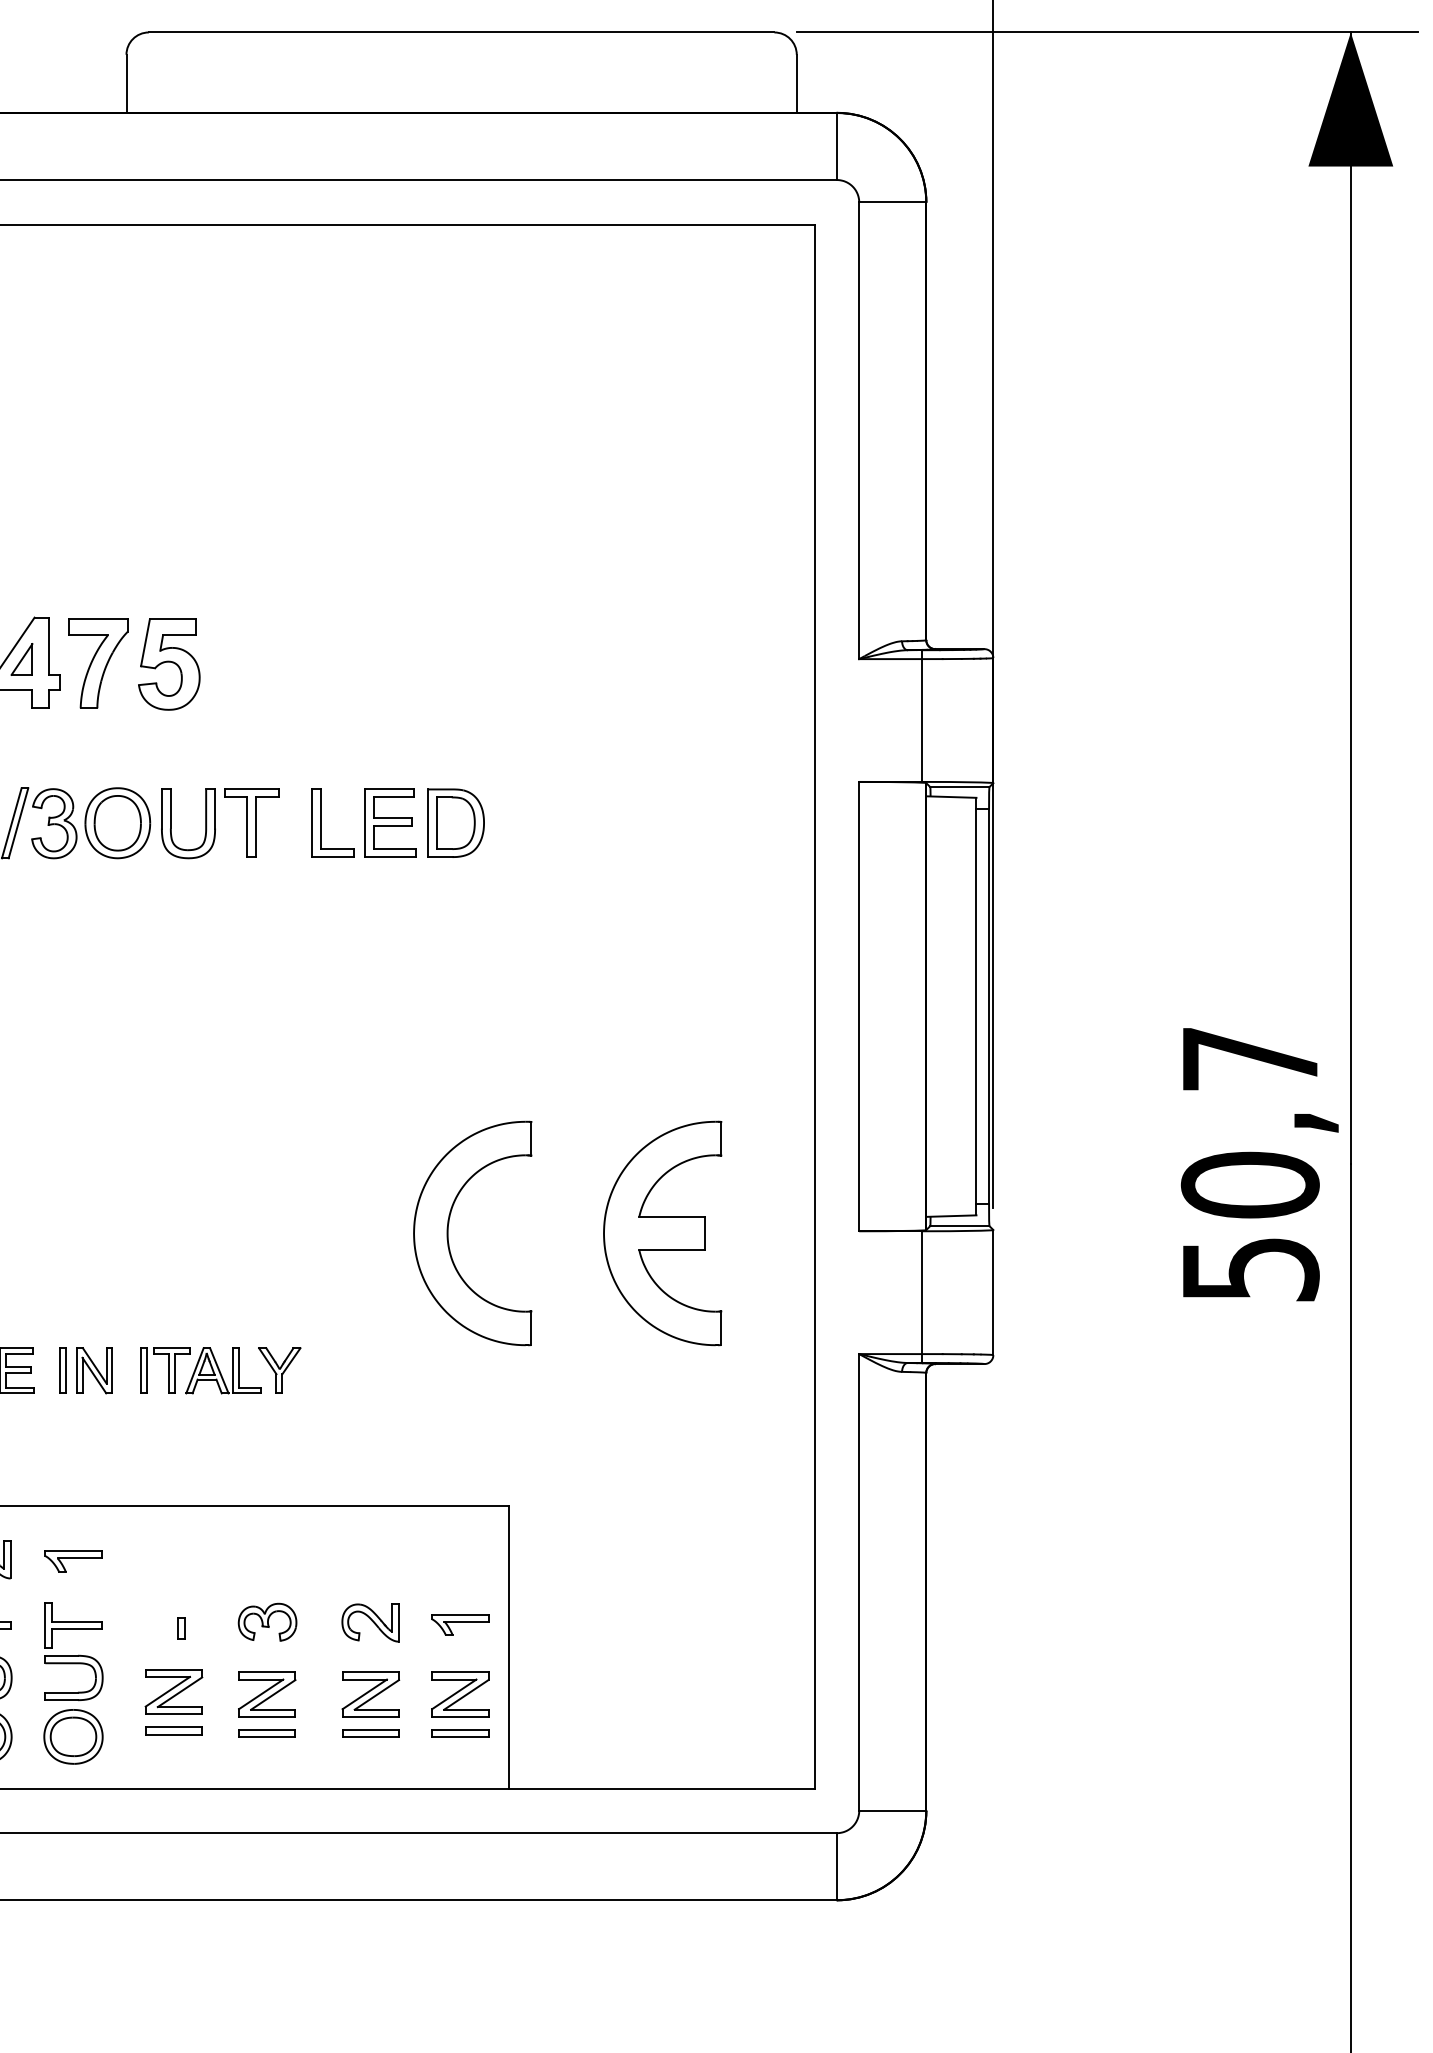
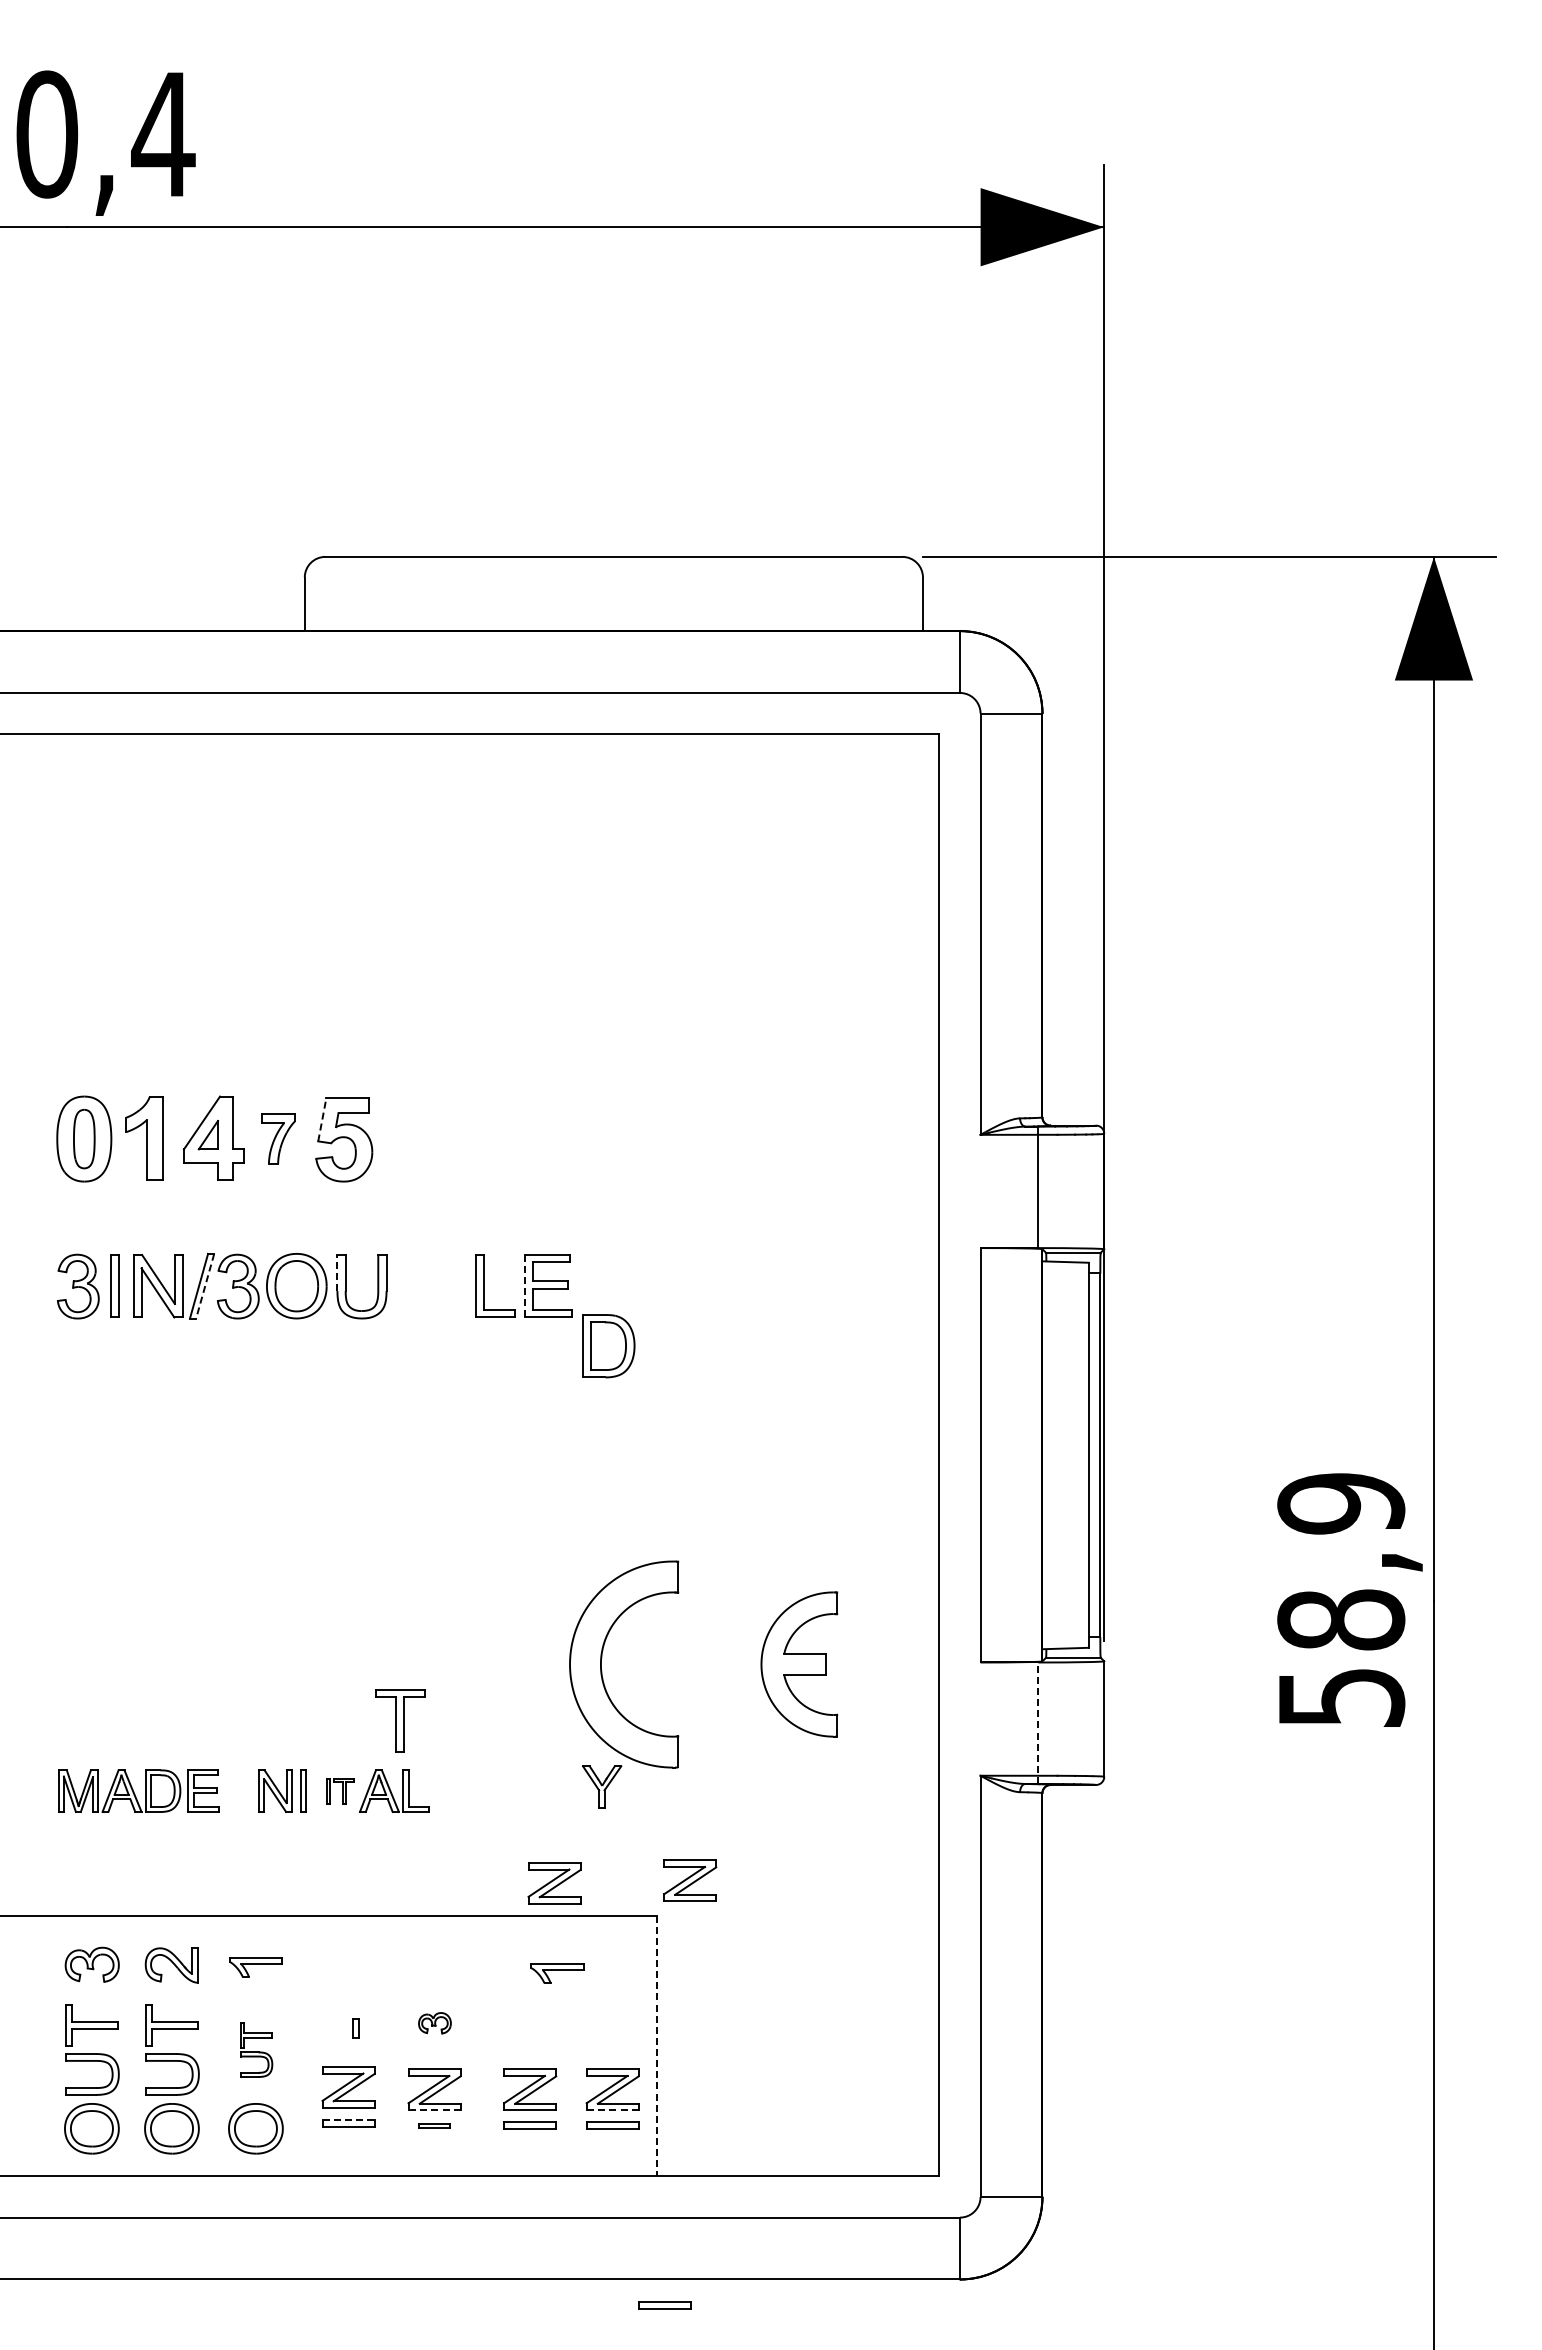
line: (145, 642) -> (322, 1119), solid -> dashed
part: (97, 663) -> (278, 1138), size x0.6
line: (161, 808) -> (337, 1272), solid -> dashed
part: (251, 822) -> (400, 1720), moved
line: (364, 822) -> (524, 1285), solid -> dashed
line: (18, 823) -> (205, 1286), solid -> dashed
part: (455, 823) -> (608, 1346), moved
text: (1250, 1121) -> (1341, 1561), 50,7 -> 58,9
part: (662, 1233) -> (799, 1664), size x0.7
line: (922, 1297) -> (1038, 1723), solid -> dashed
part: (63, 1370) -> (303, 1790), moved
part: (165, 1370) -> (340, 1790), size x0.6
part: (280, 1370) -> (602, 1786), moved
part: (544, 1467) -> (690, 1880), added
part: (397, 1470) -> (554, 1883), added
part: (267, 1622) -> (434, 2023), size x0.6
part: (370, 1622) -> (529, 2023), removed
part: (460, 1624) -> (557, 1973), moved
line: (508, 1647) -> (657, 2046), solid -> dashed
part: (74, 1650) -> (256, 2049), size x0.6
line: (267, 1717) -> (434, 2110), solid -> dashed
line: (460, 1717) -> (612, 2110), solid -> dashed
line: (174, 1726) -> (349, 2119), solid -> dashed
part: (267, 1733) -> (434, 2125), size x0.6
part: (516, 1928) -> (664, 2305), added

